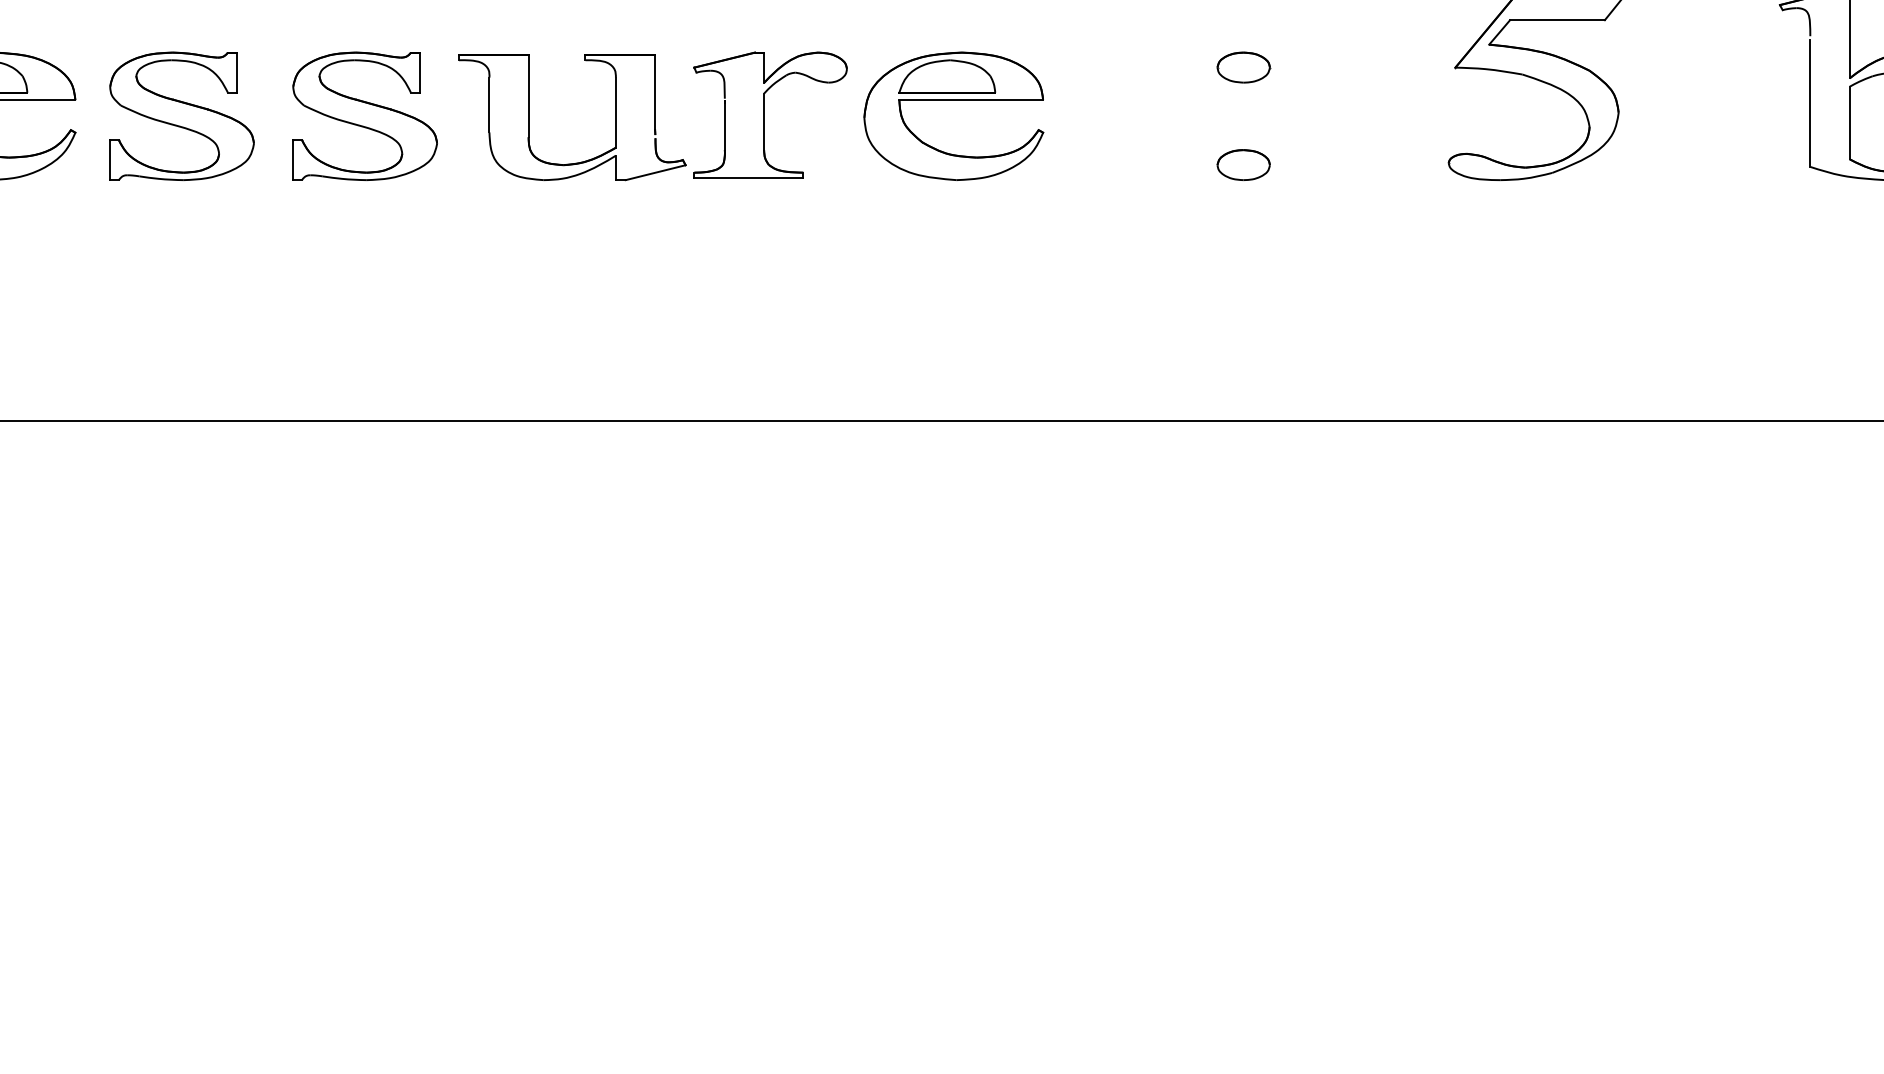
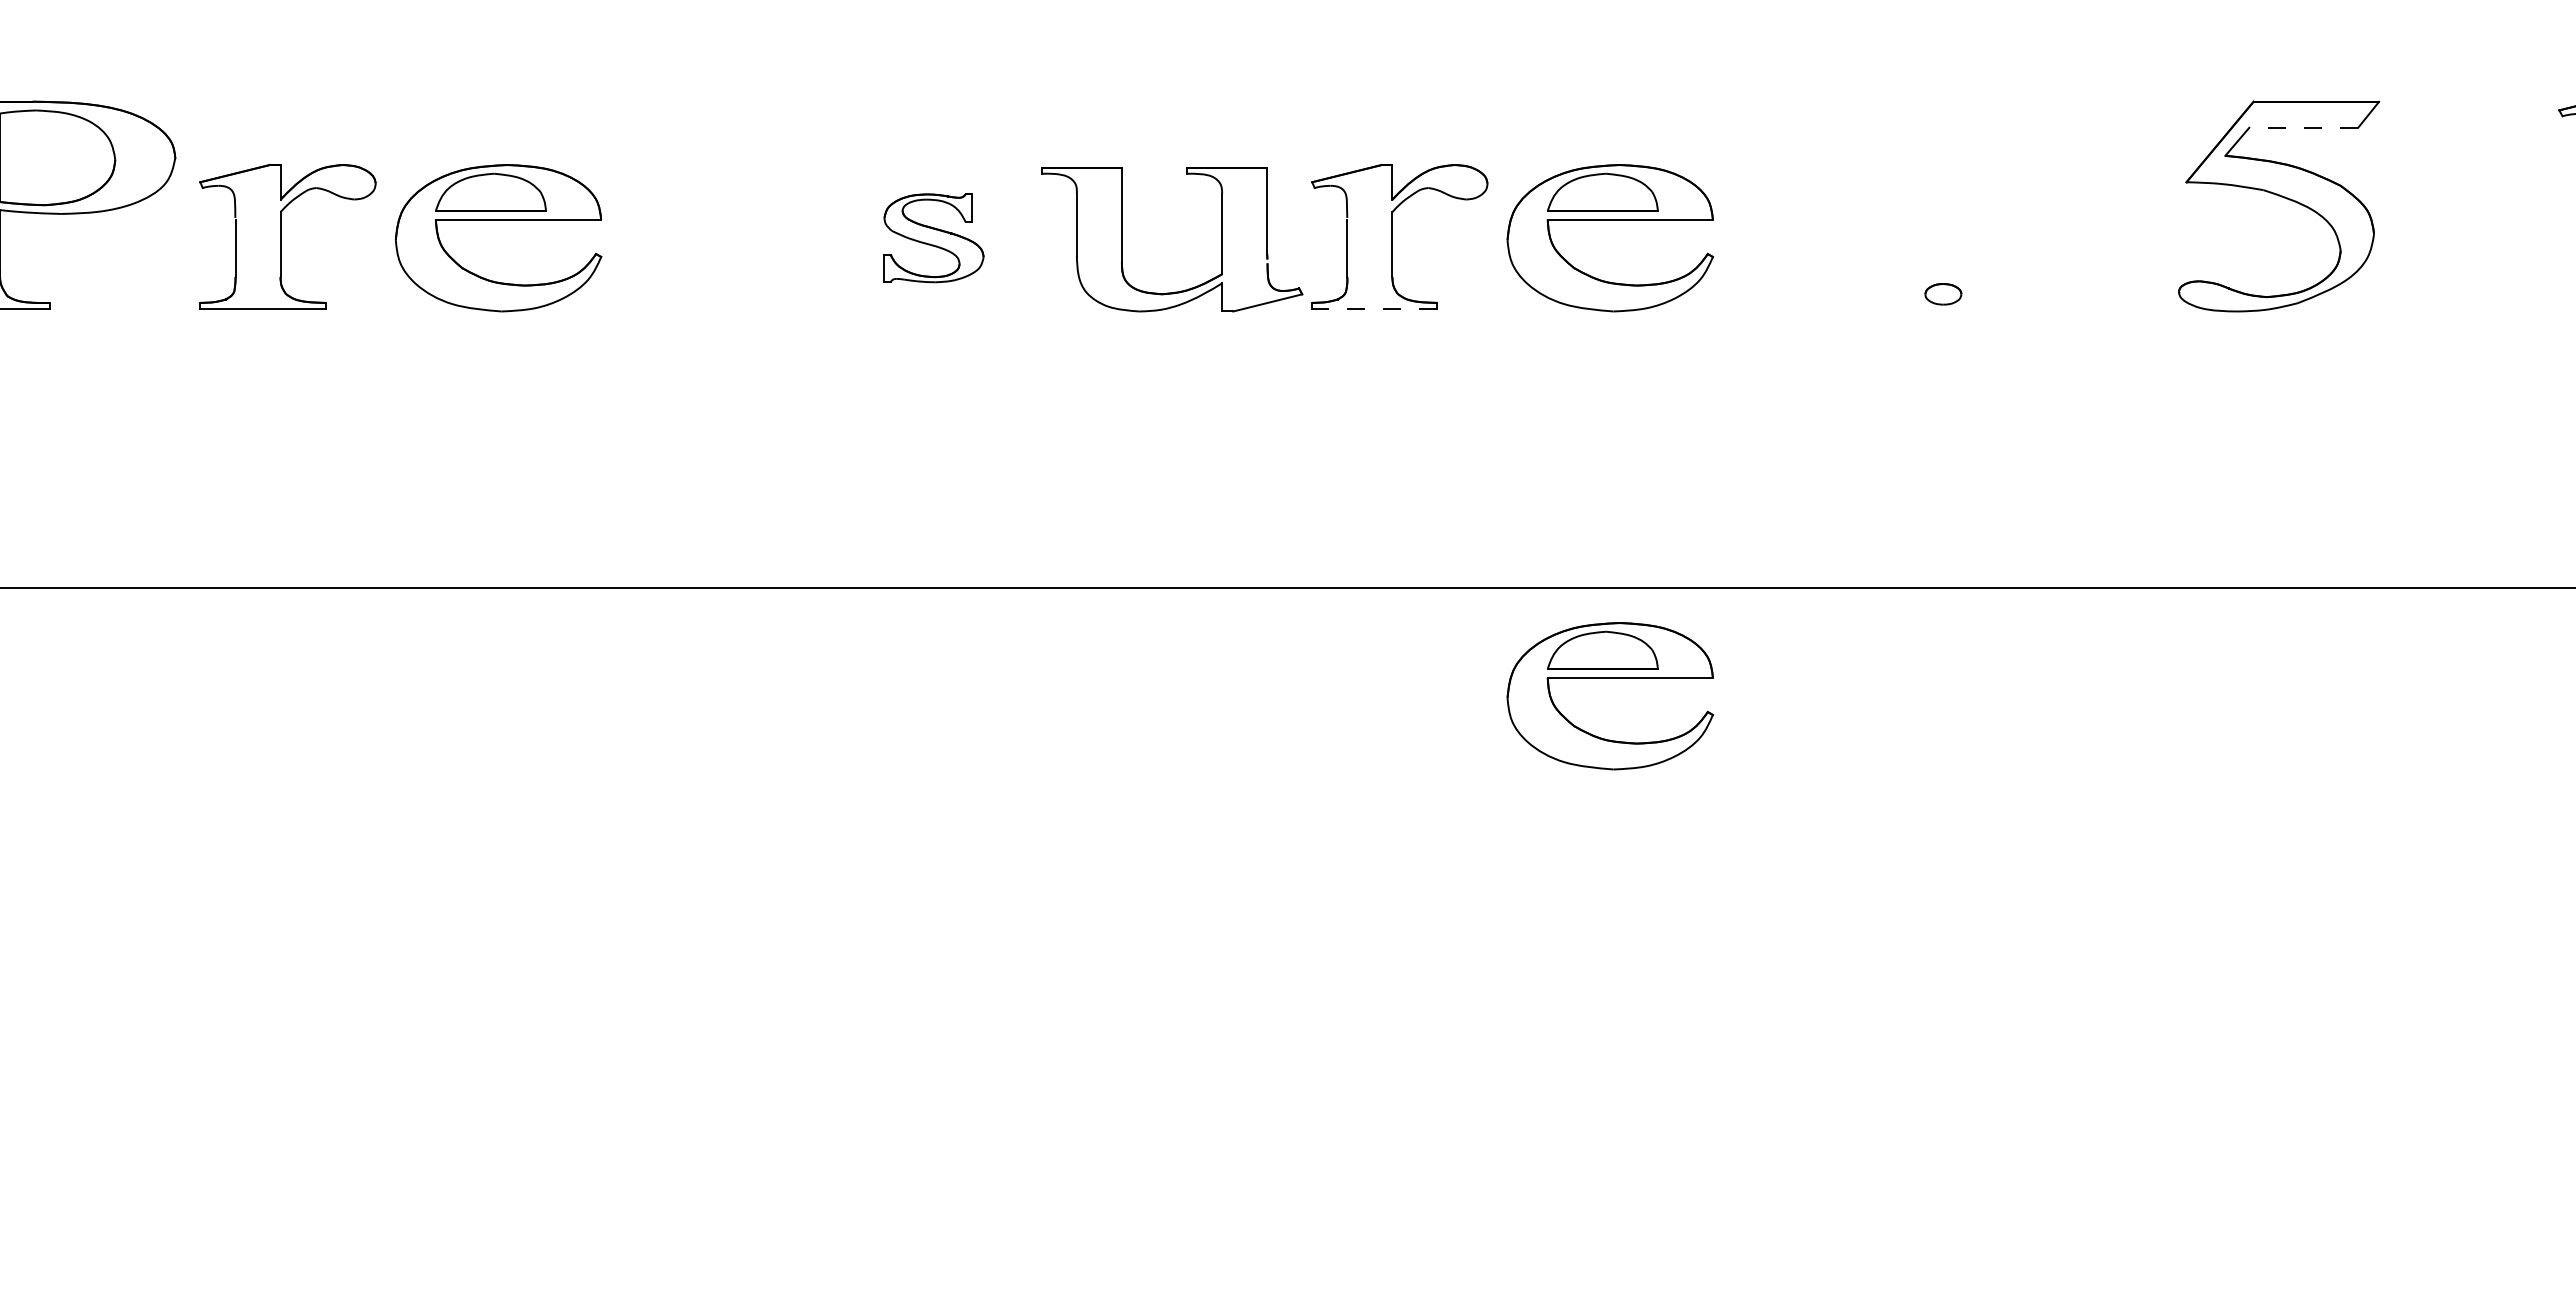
line: (1557, 19) -> (2303, 127), solid -> dashed
part: (1243, 67) -> (1943, 182), removed
part: (181, 116) -> (723, 238), removed
part: (364, 116) -> (933, 238), size x0.6
part: (1243, 165) -> (1943, 294), size x0.6
line: (748, 177) -> (1374, 308), solid -> dashed
part: (953, 499) -> (1610, 678), added

